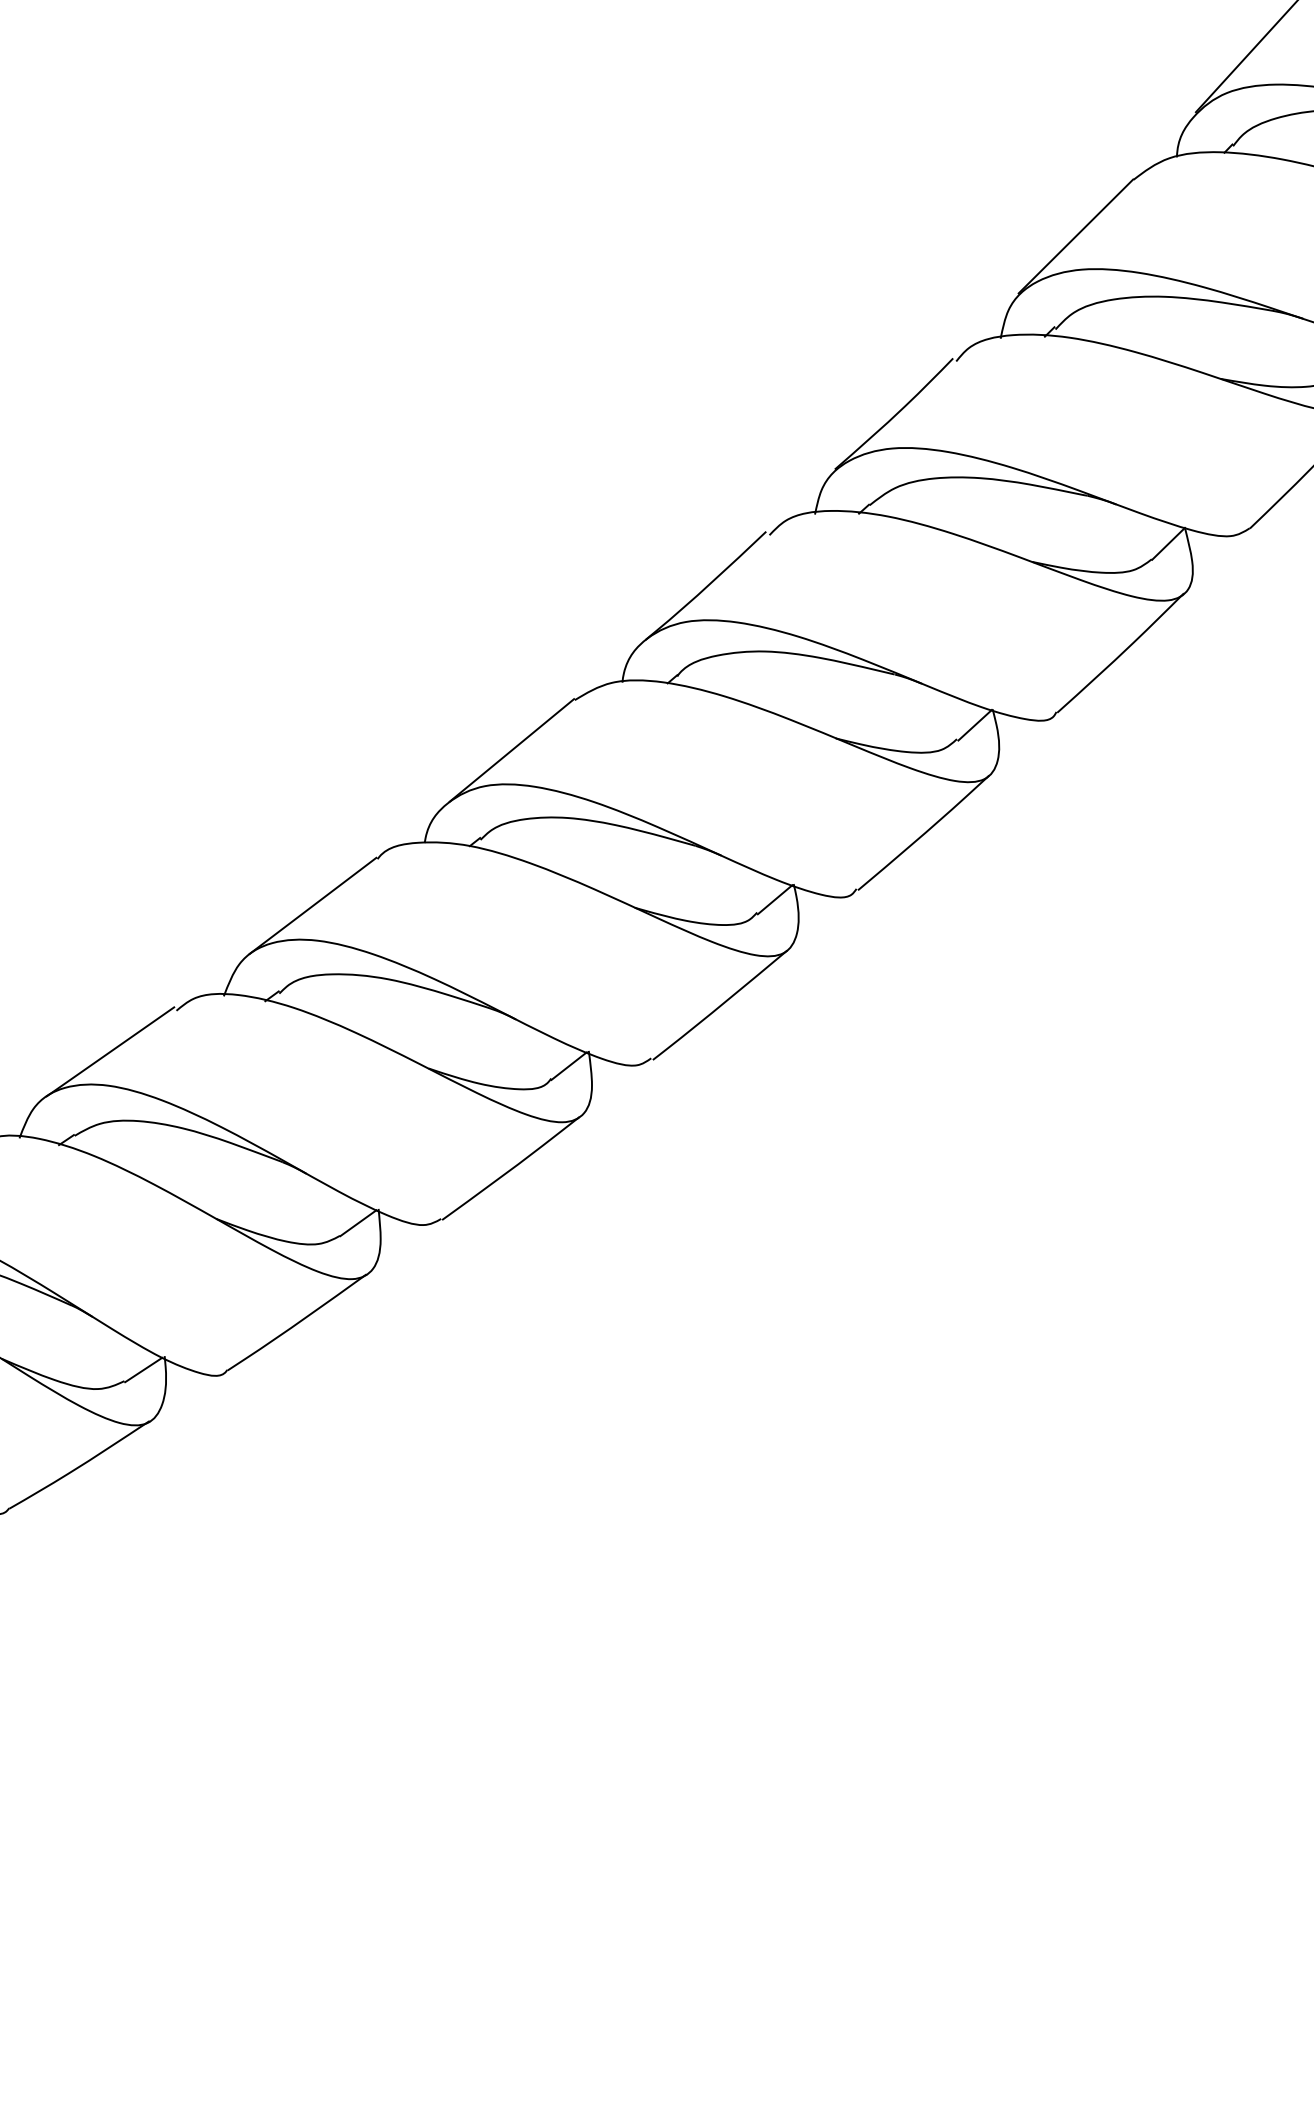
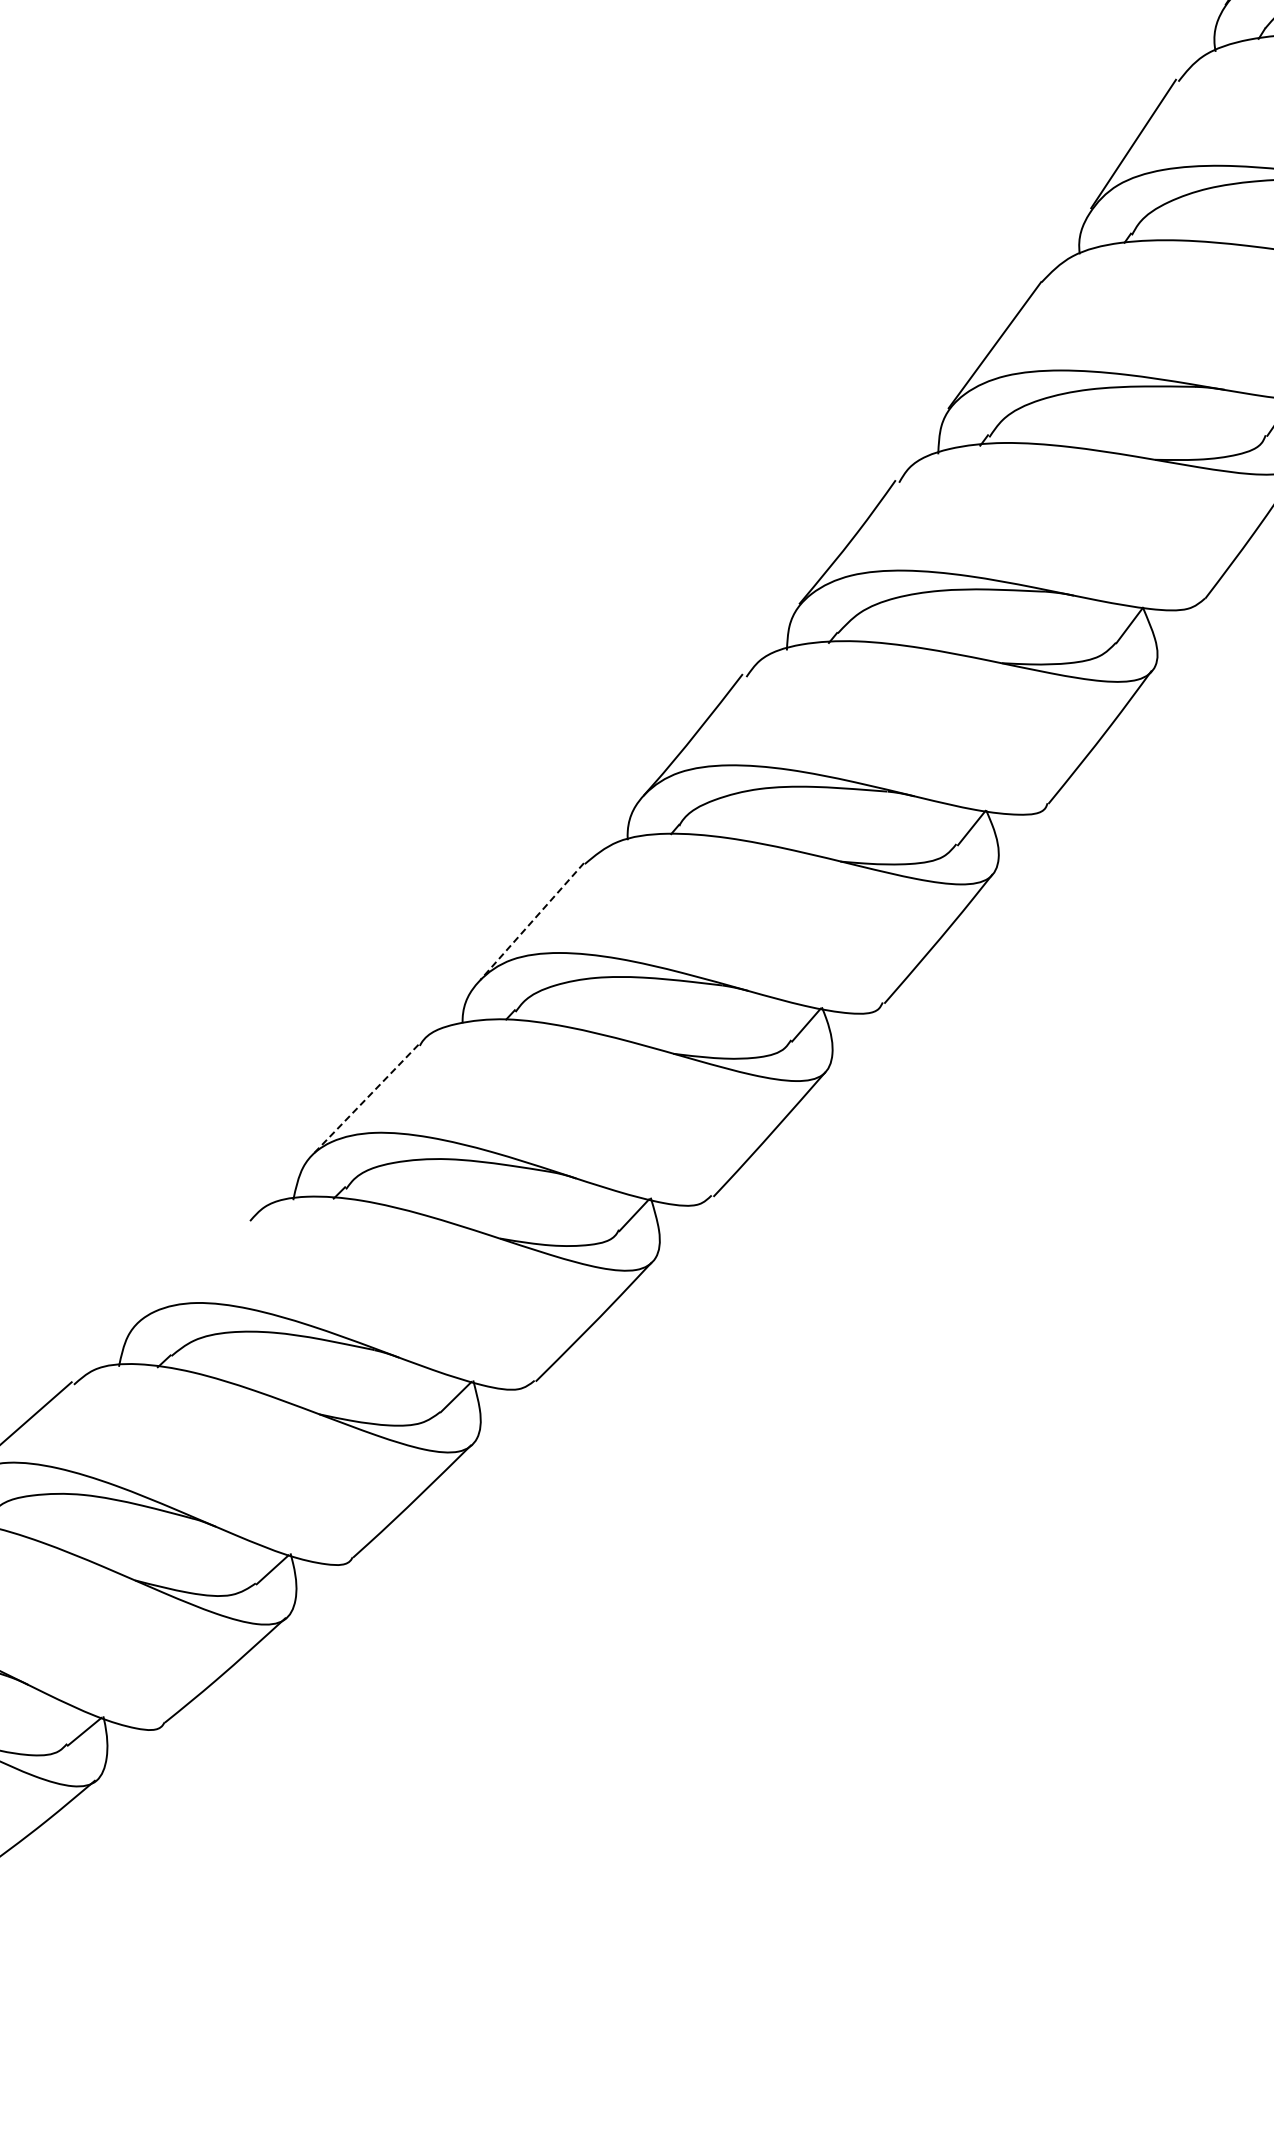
line: (511, 750) -> (531, 921), solid -> dashed
line: (313, 906) -> (365, 1100), solid -> dashed
line: (109, 1051) -> (192, 1270), removed

